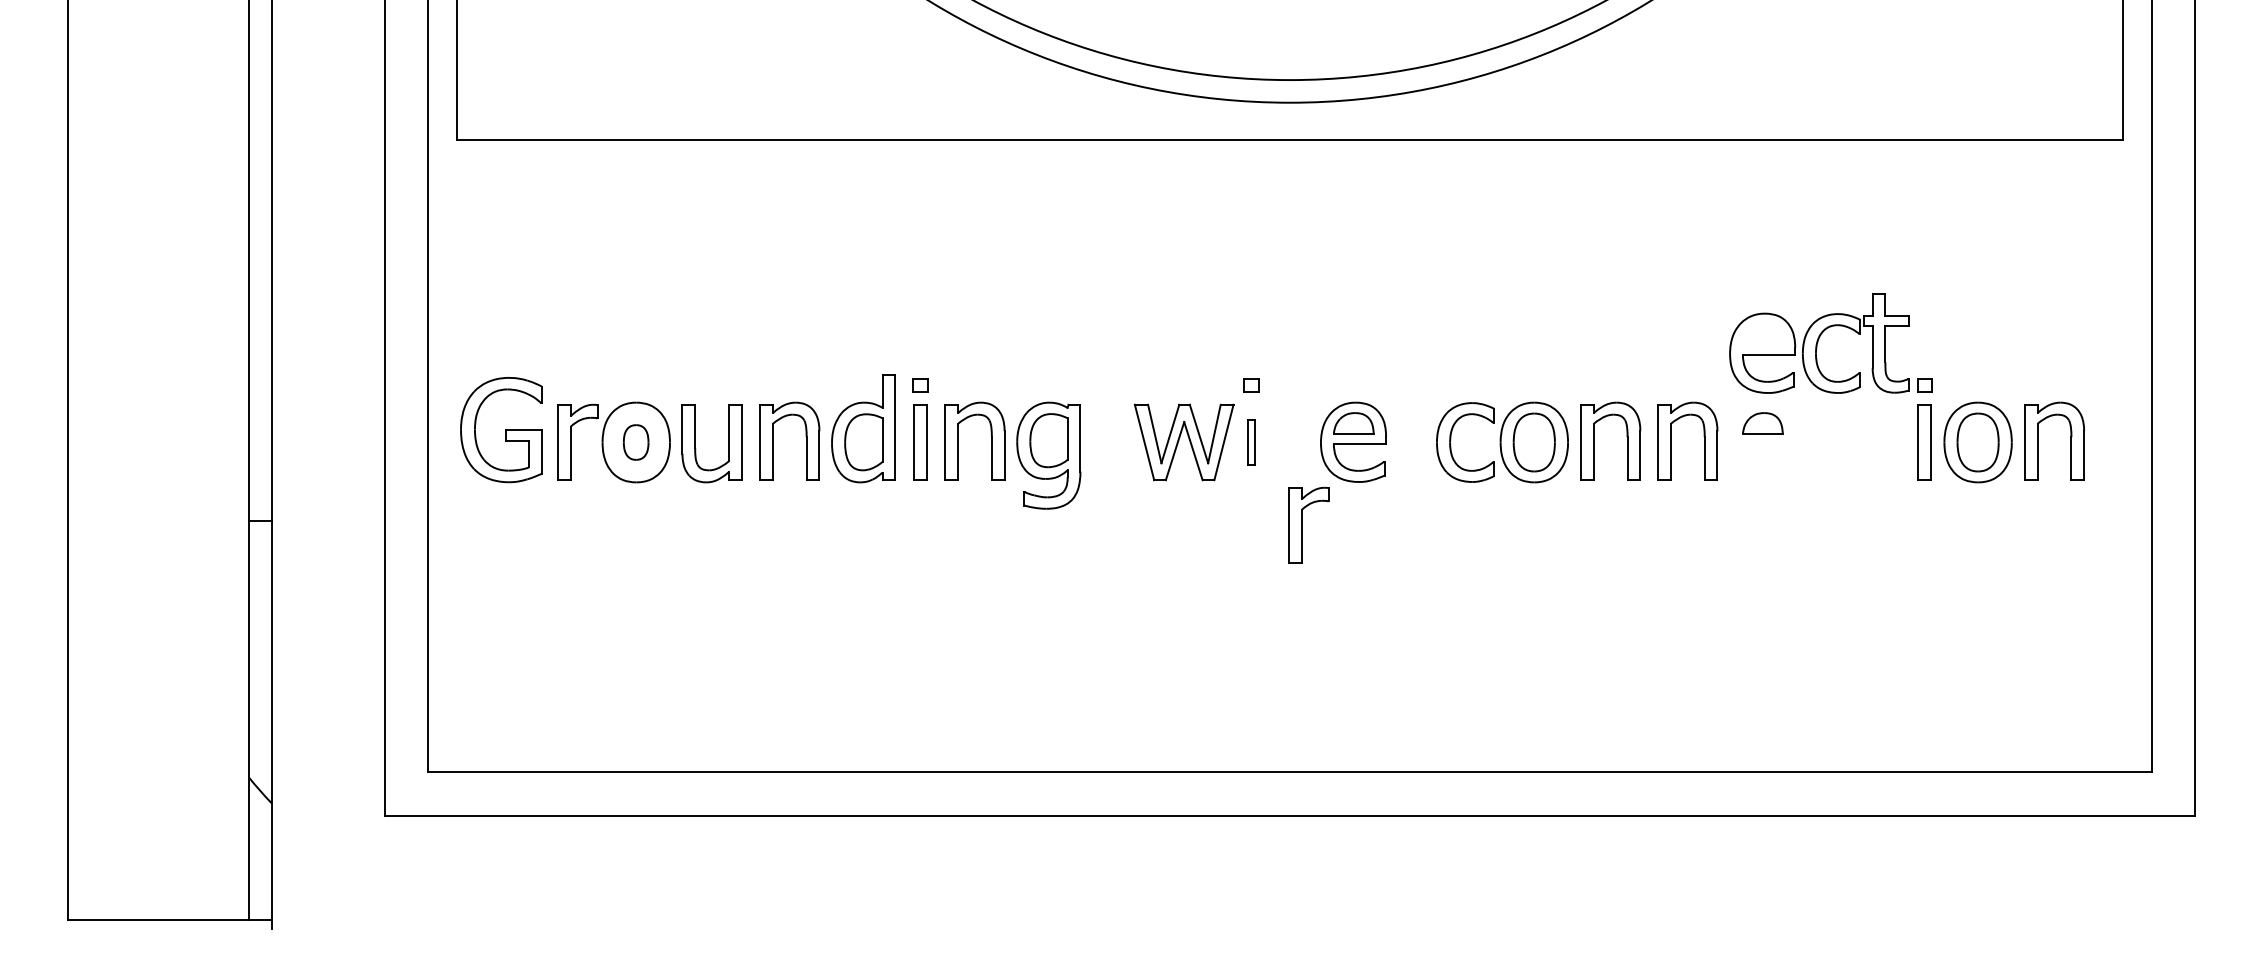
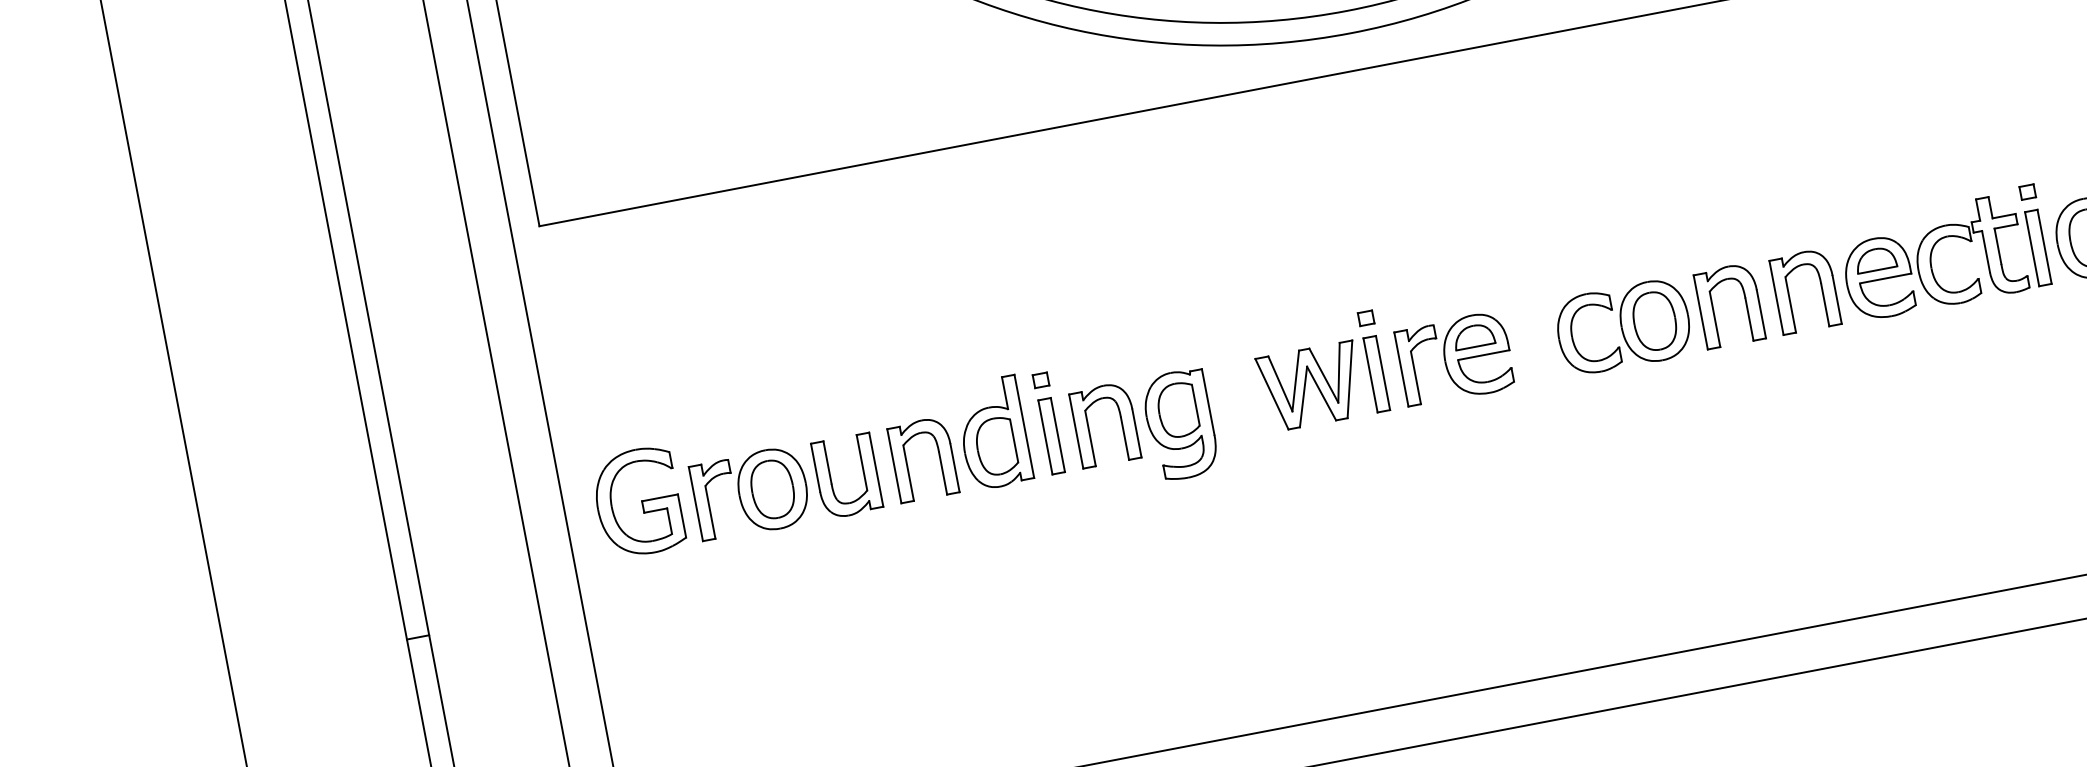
part: (1819, 343) -> (1933, 257), moved
part: (635, 442) -> (771, 489), size x1.67
part: (1251, 442) -> (1377, 374), size x1.67
part: (1308, 524) -> (1420, 364), moved

